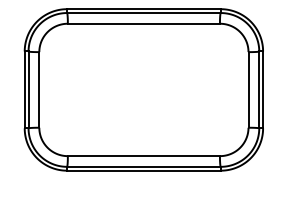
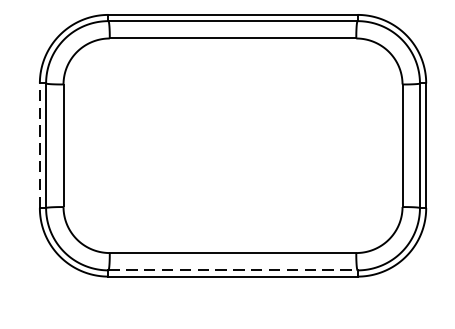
line: (24, 89) -> (39, 145), solid -> dashed
line: (143, 166) -> (232, 269), solid -> dashed

